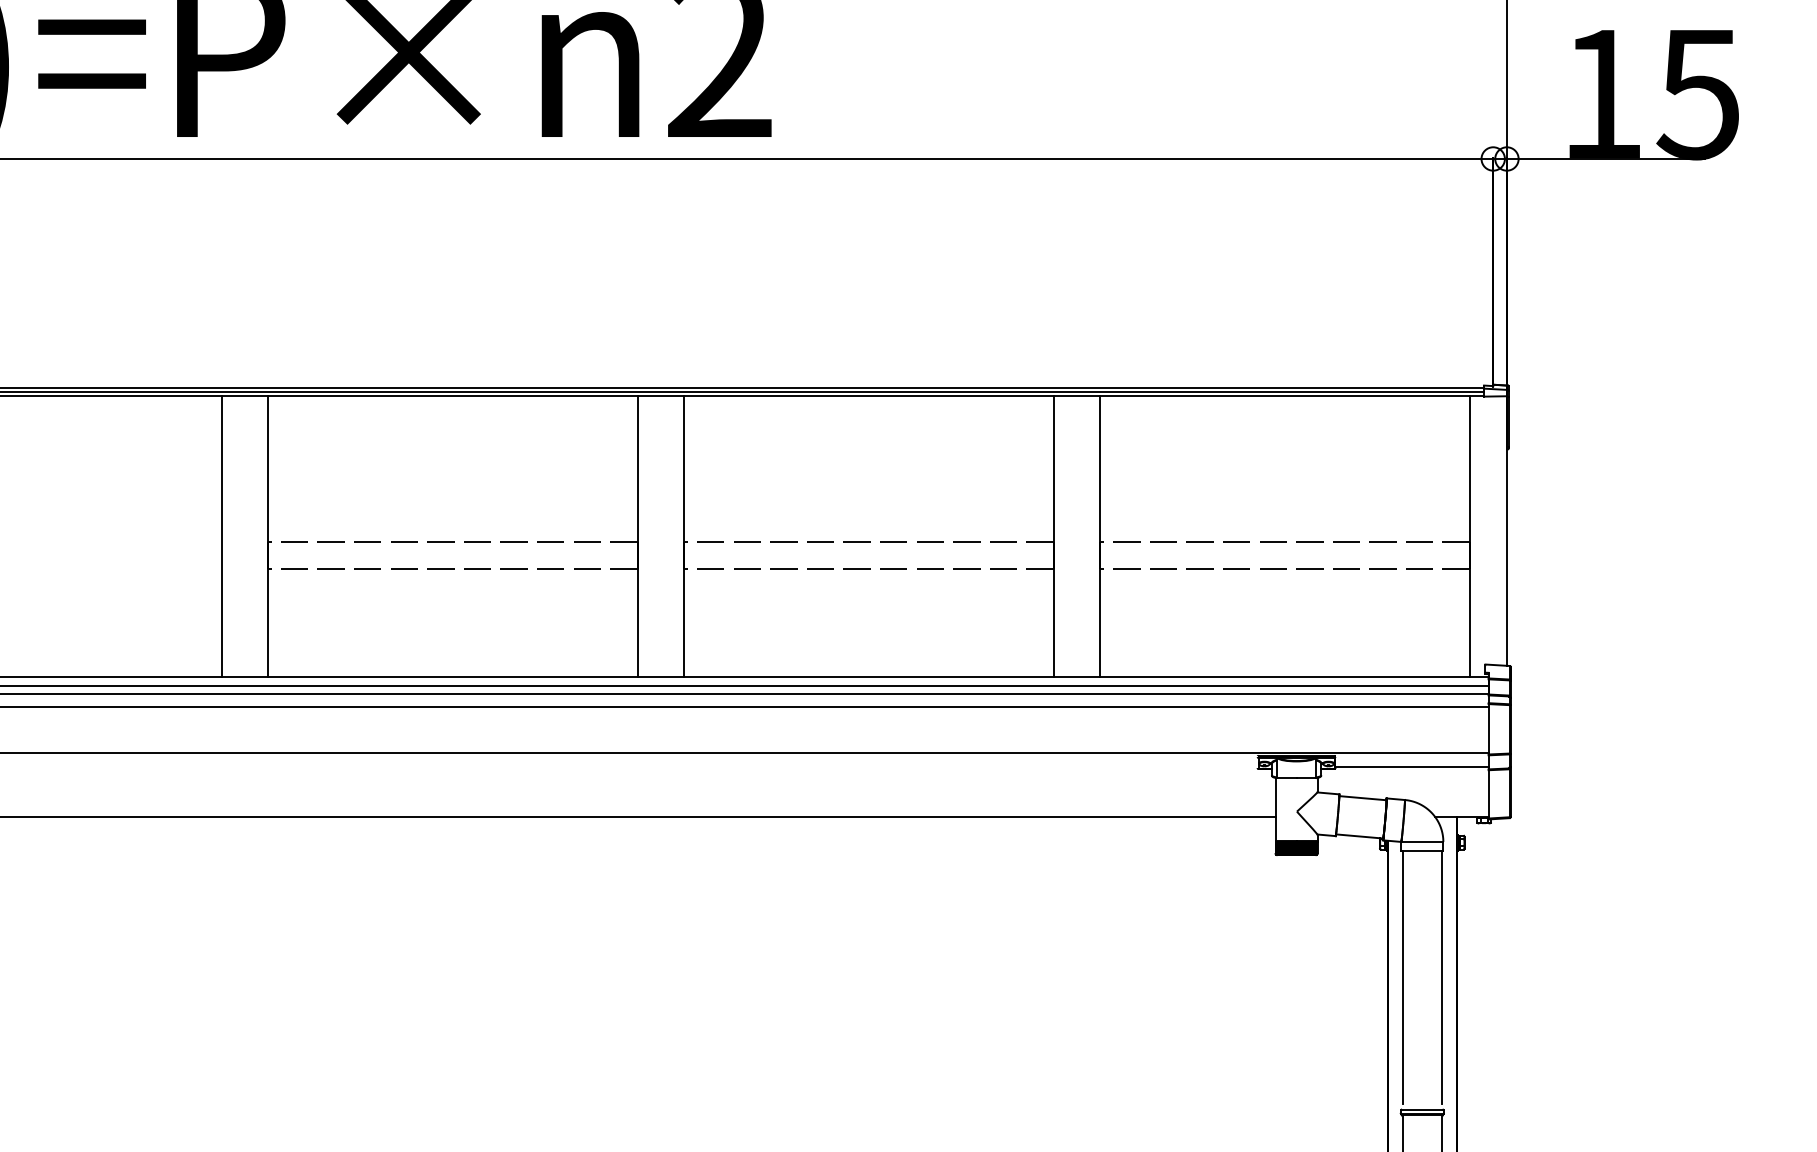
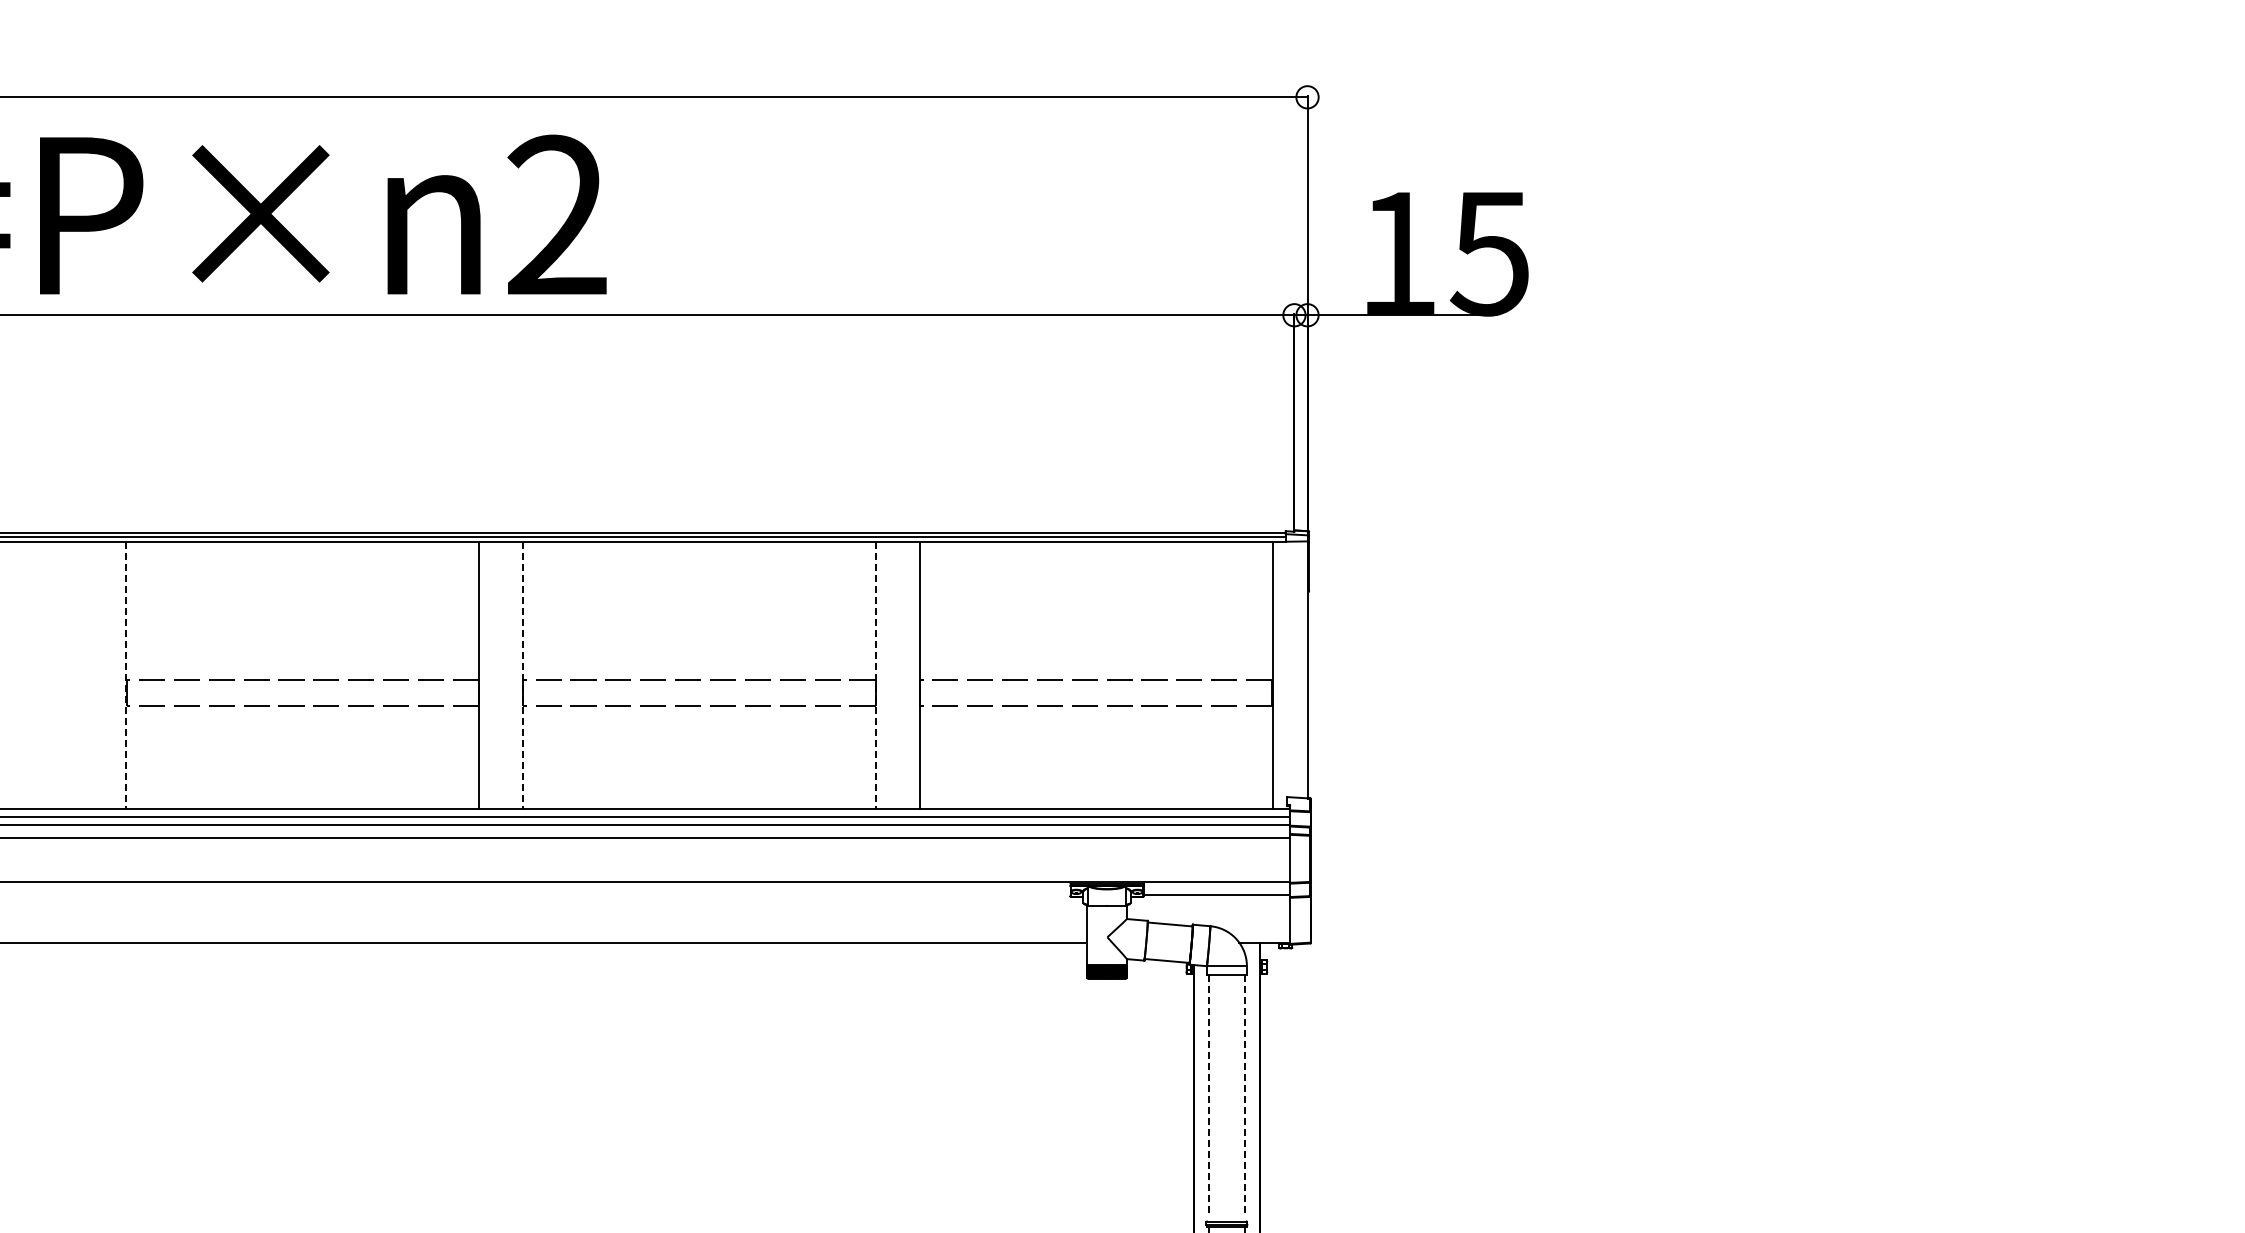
line: (221, 535) -> (82, 674), removed
line: (267, 536) -> (126, 675), solid -> dashed
line: (683, 536) -> (522, 675), solid -> dashed
line: (1054, 536) -> (876, 675), solid -> dashed
line: (1403, 977) -> (1208, 1095), solid -> dashed
line: (1441, 977) -> (1245, 1095), solid -> dashed

